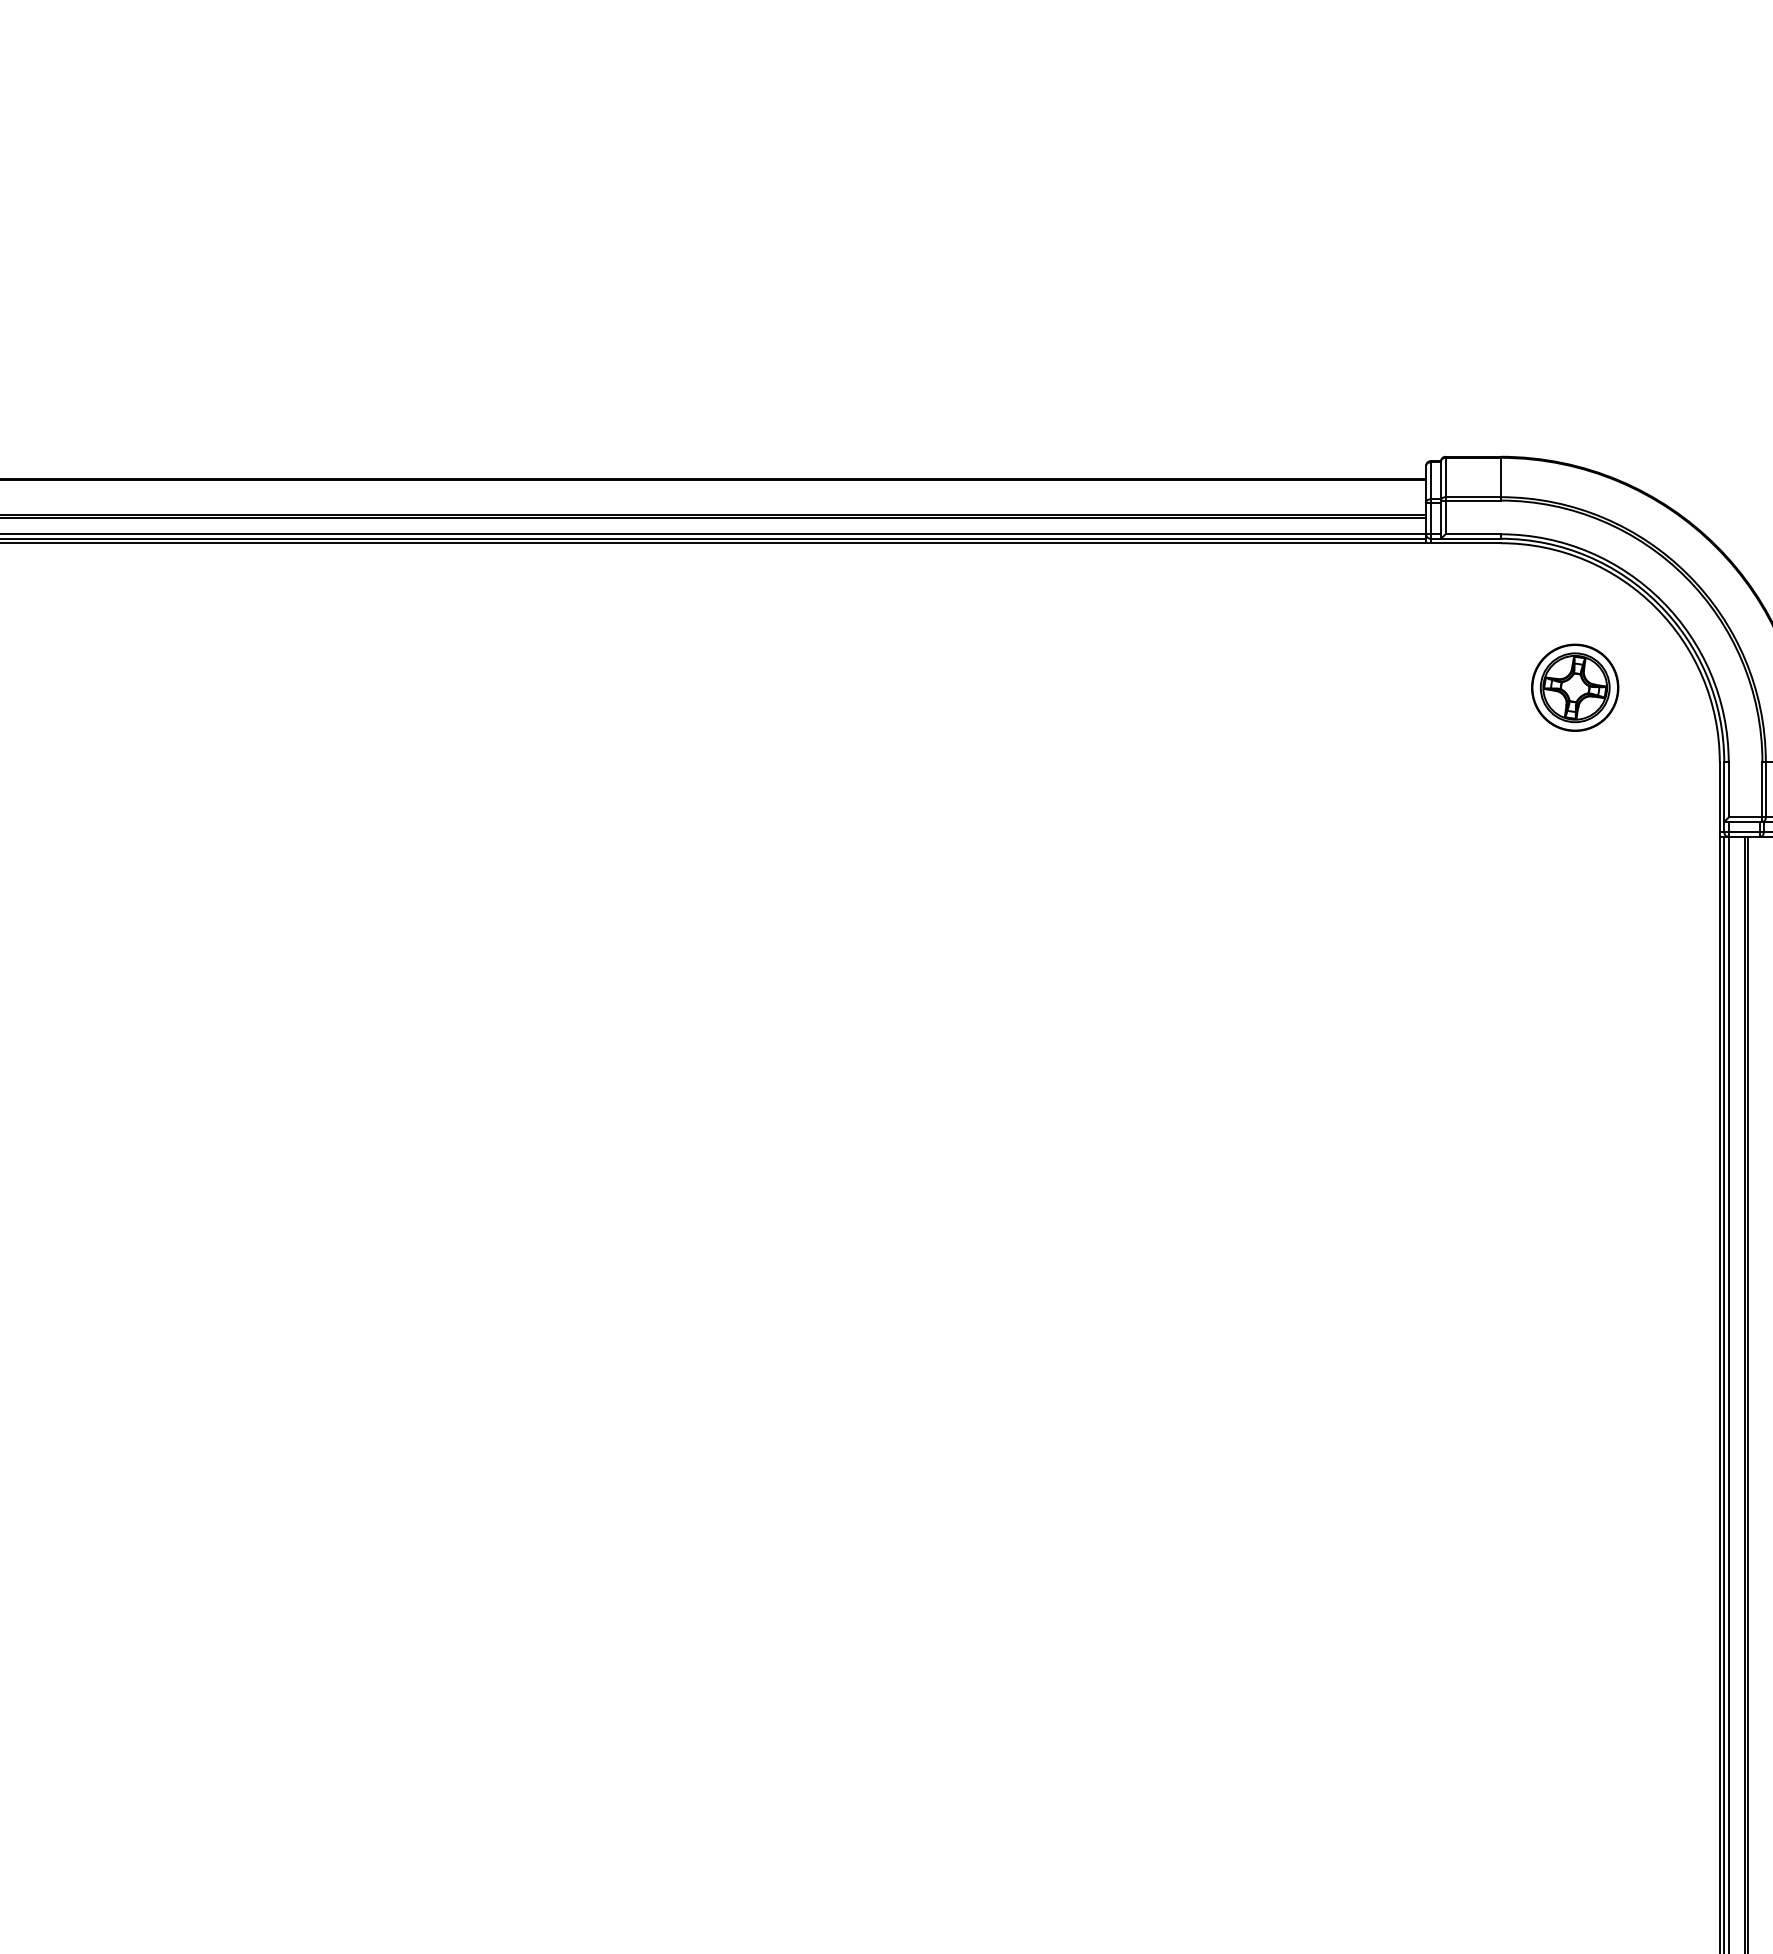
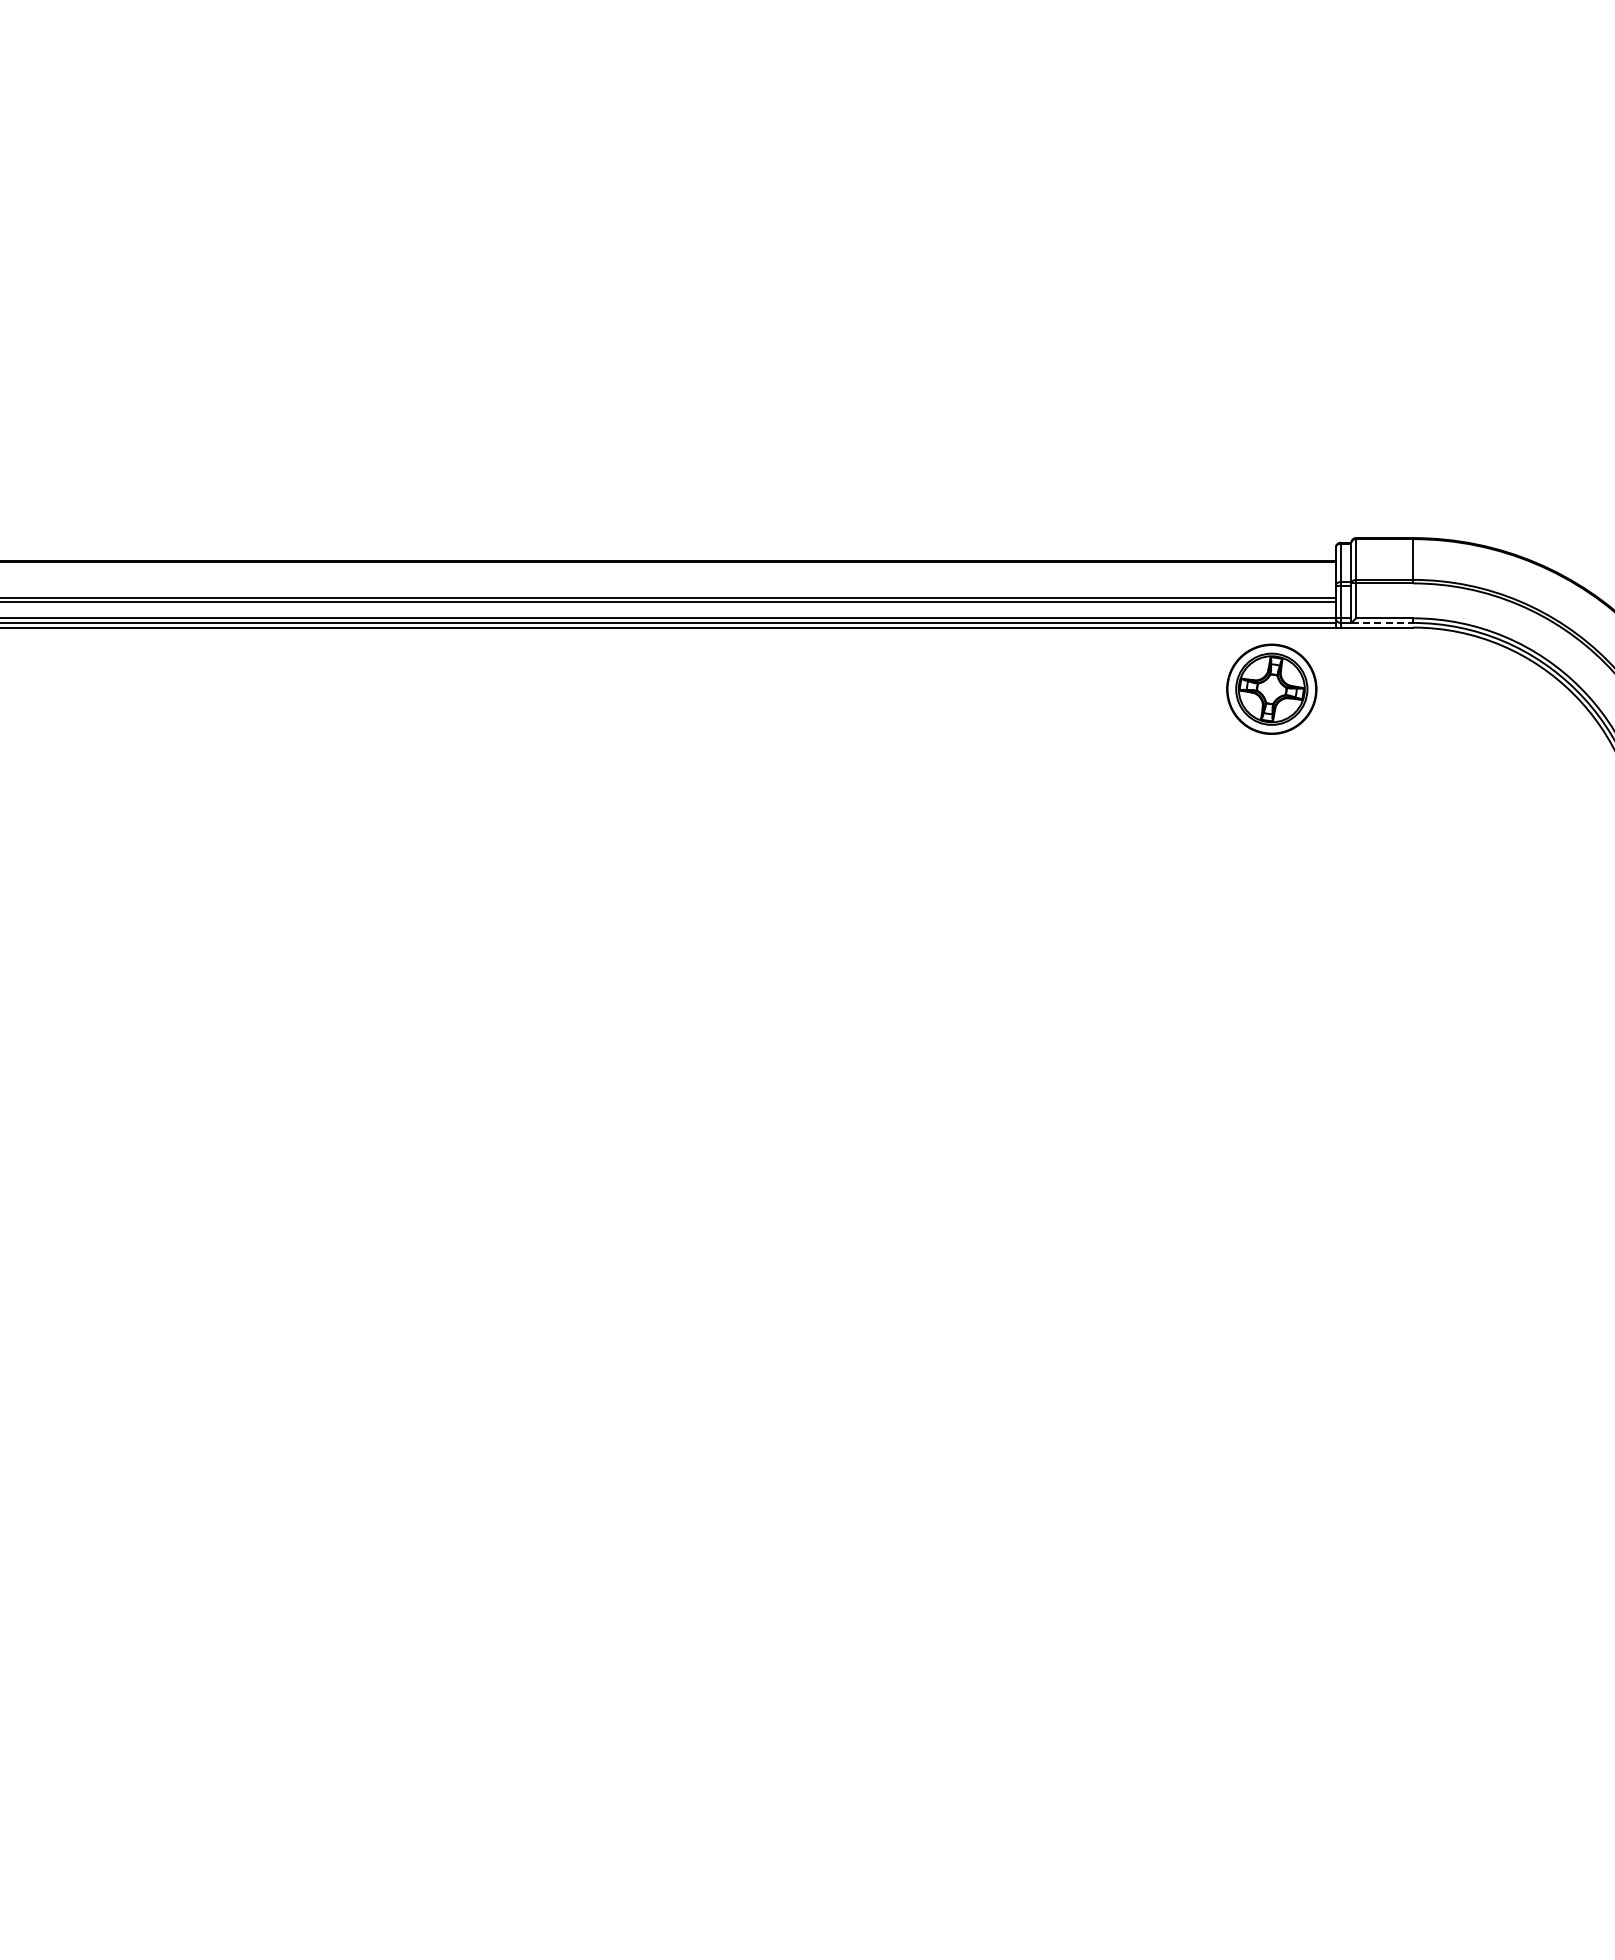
line: (1470, 538) -> (1381, 622), solid -> dashed
part: (1575, 687) -> (1272, 688), moved

